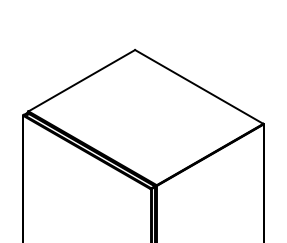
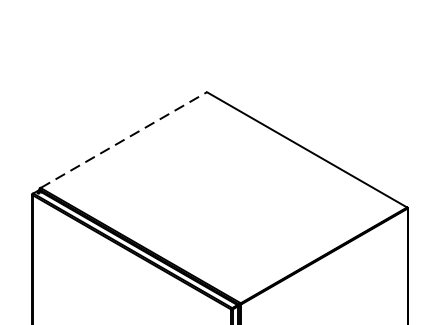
line: (82, 80) -> (124, 139), solid -> dashed

